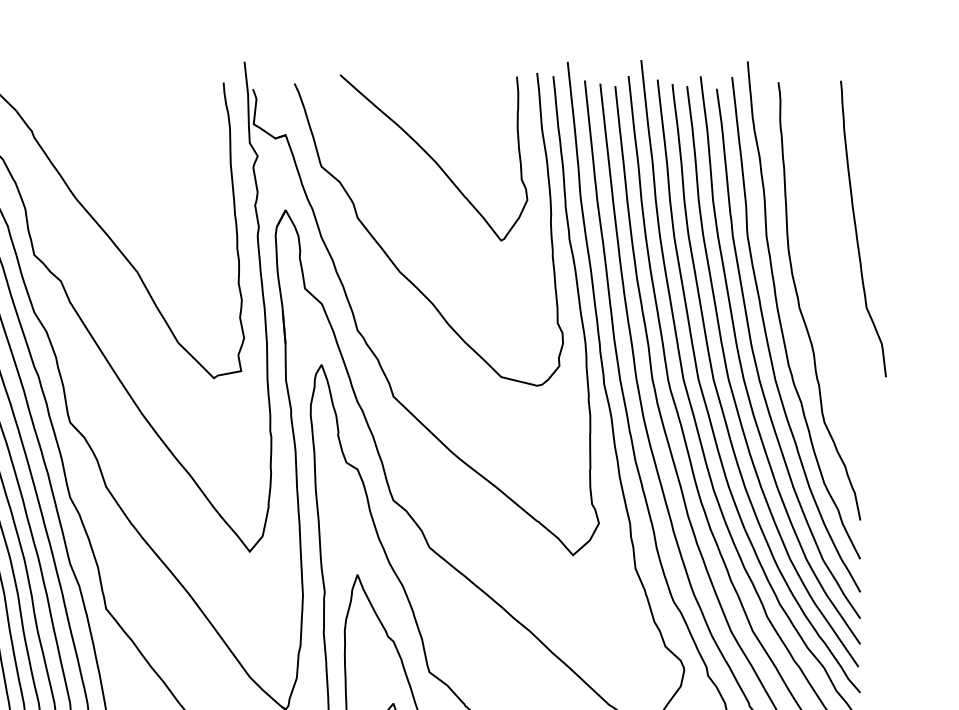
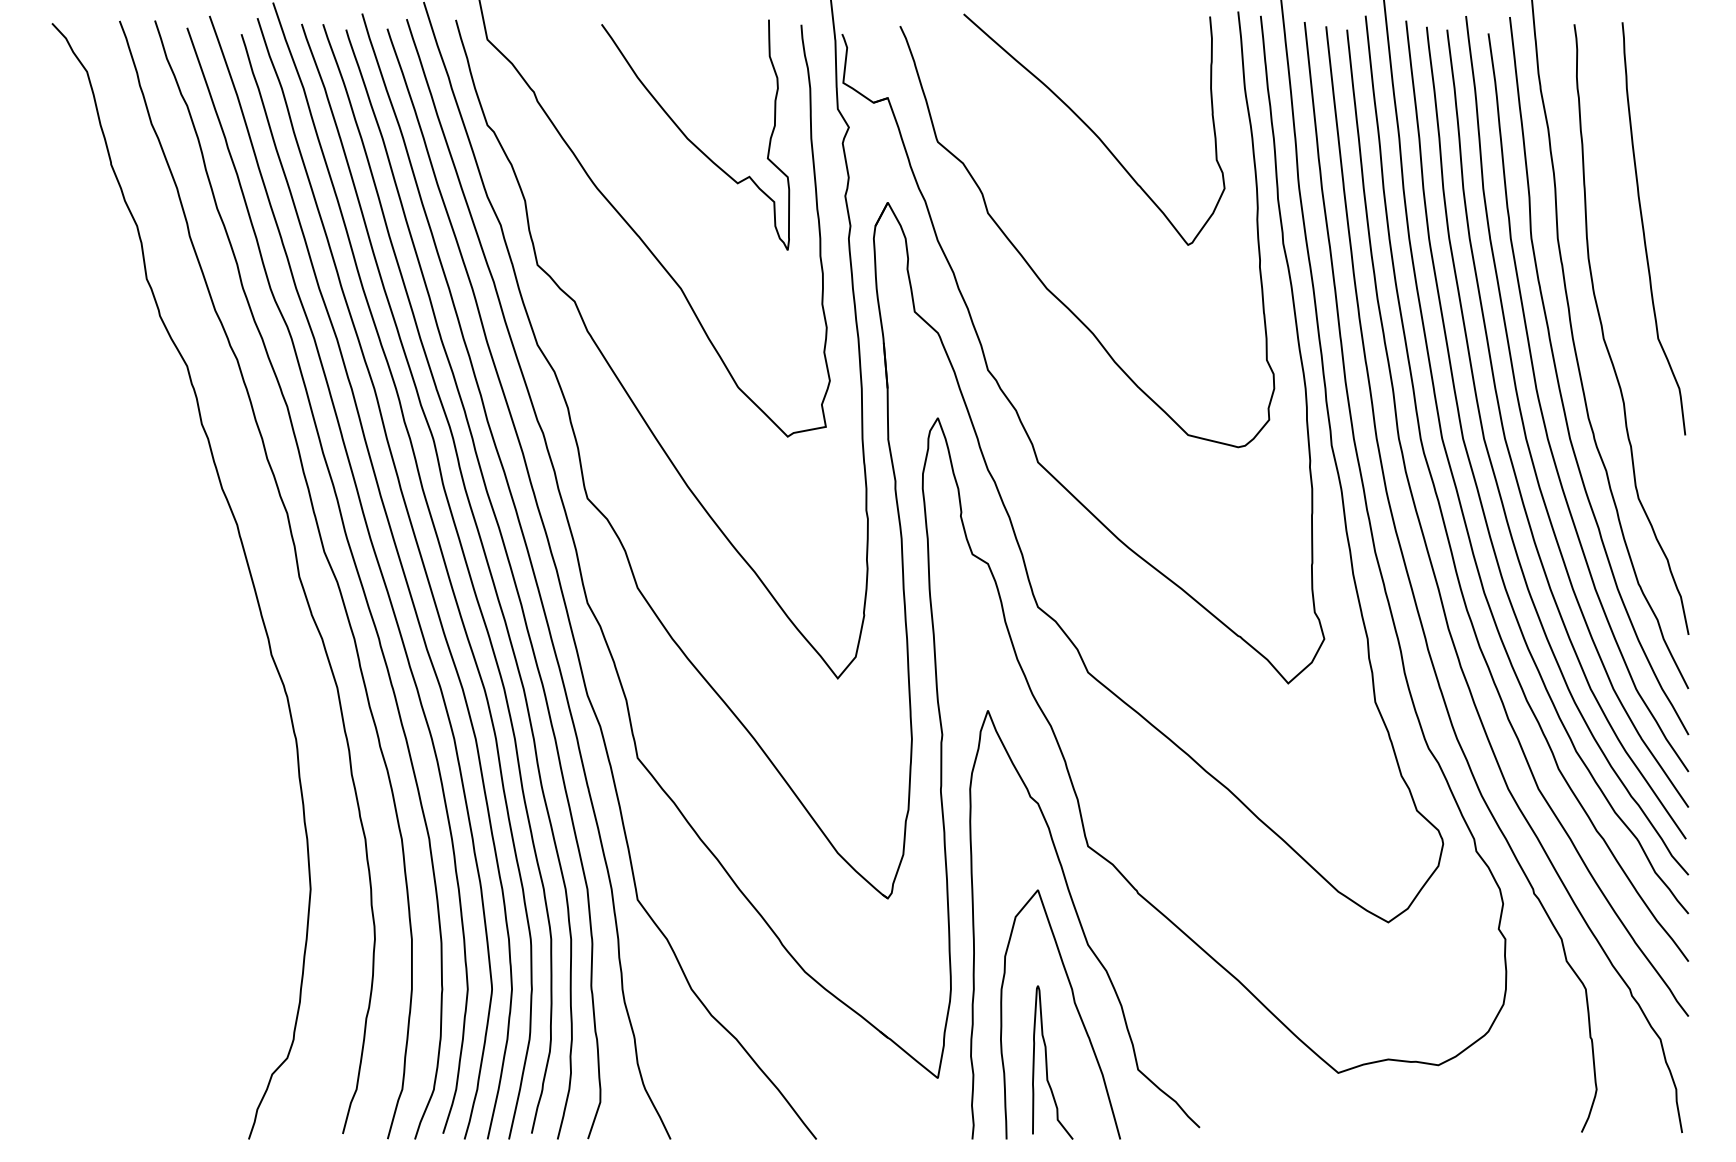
curve: (145, 166) -> (692, 141), added
curve: (856, 228) -> (1644, 228), moved

